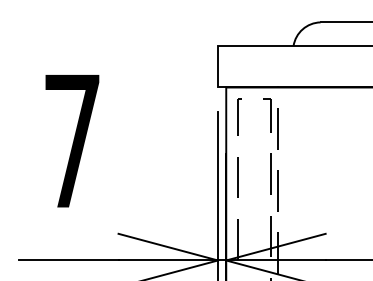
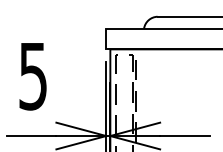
text: (70, 141) -> (32, 76), 7 -> 5

